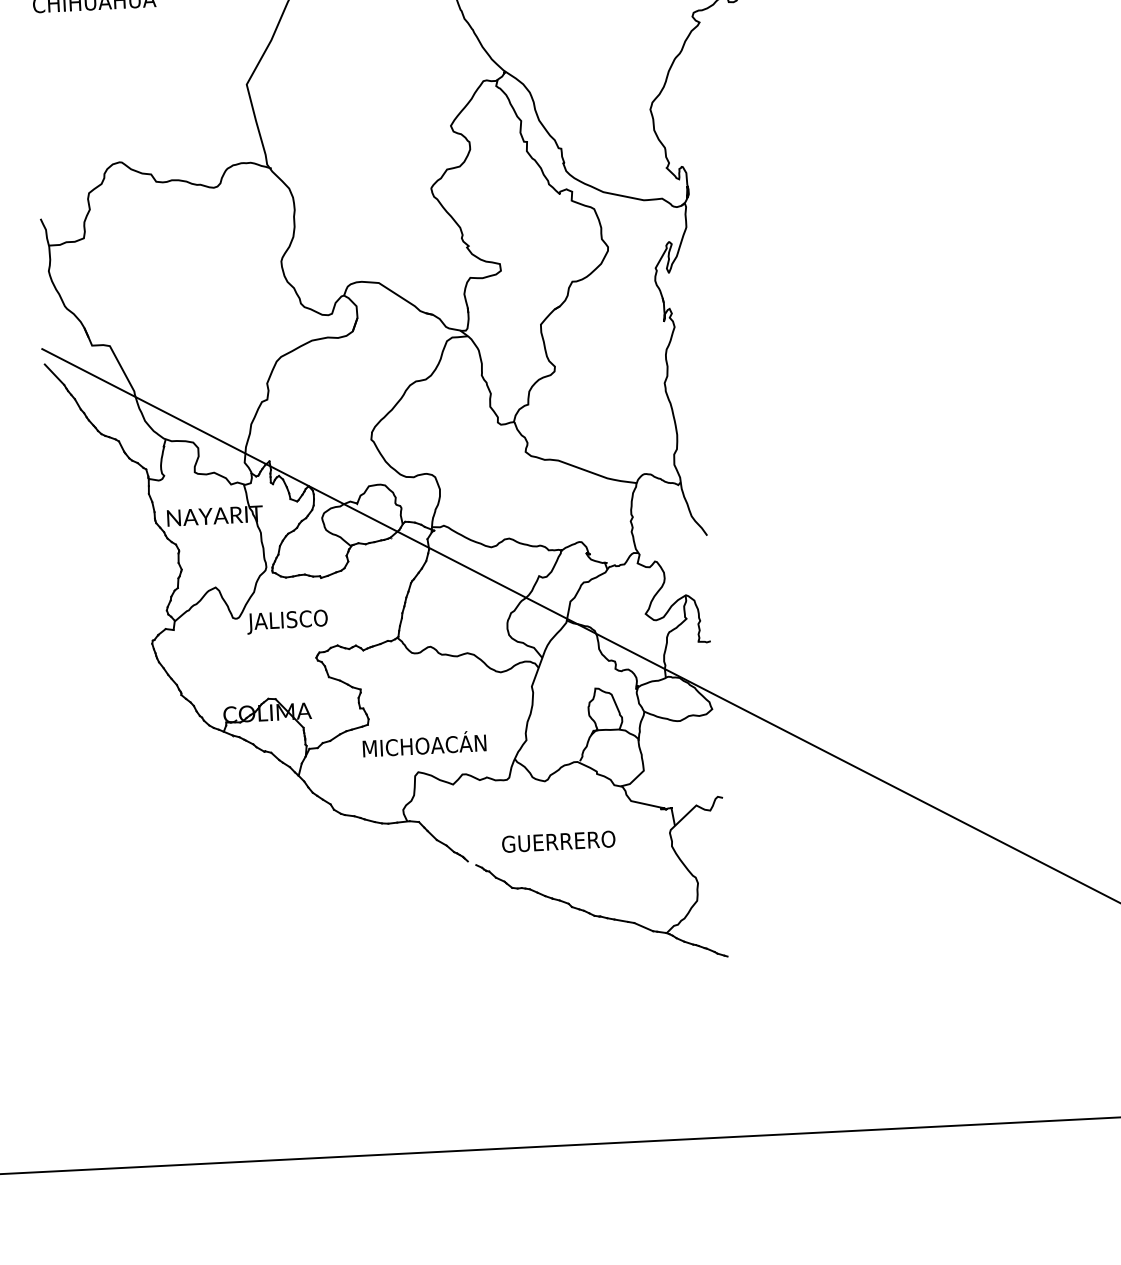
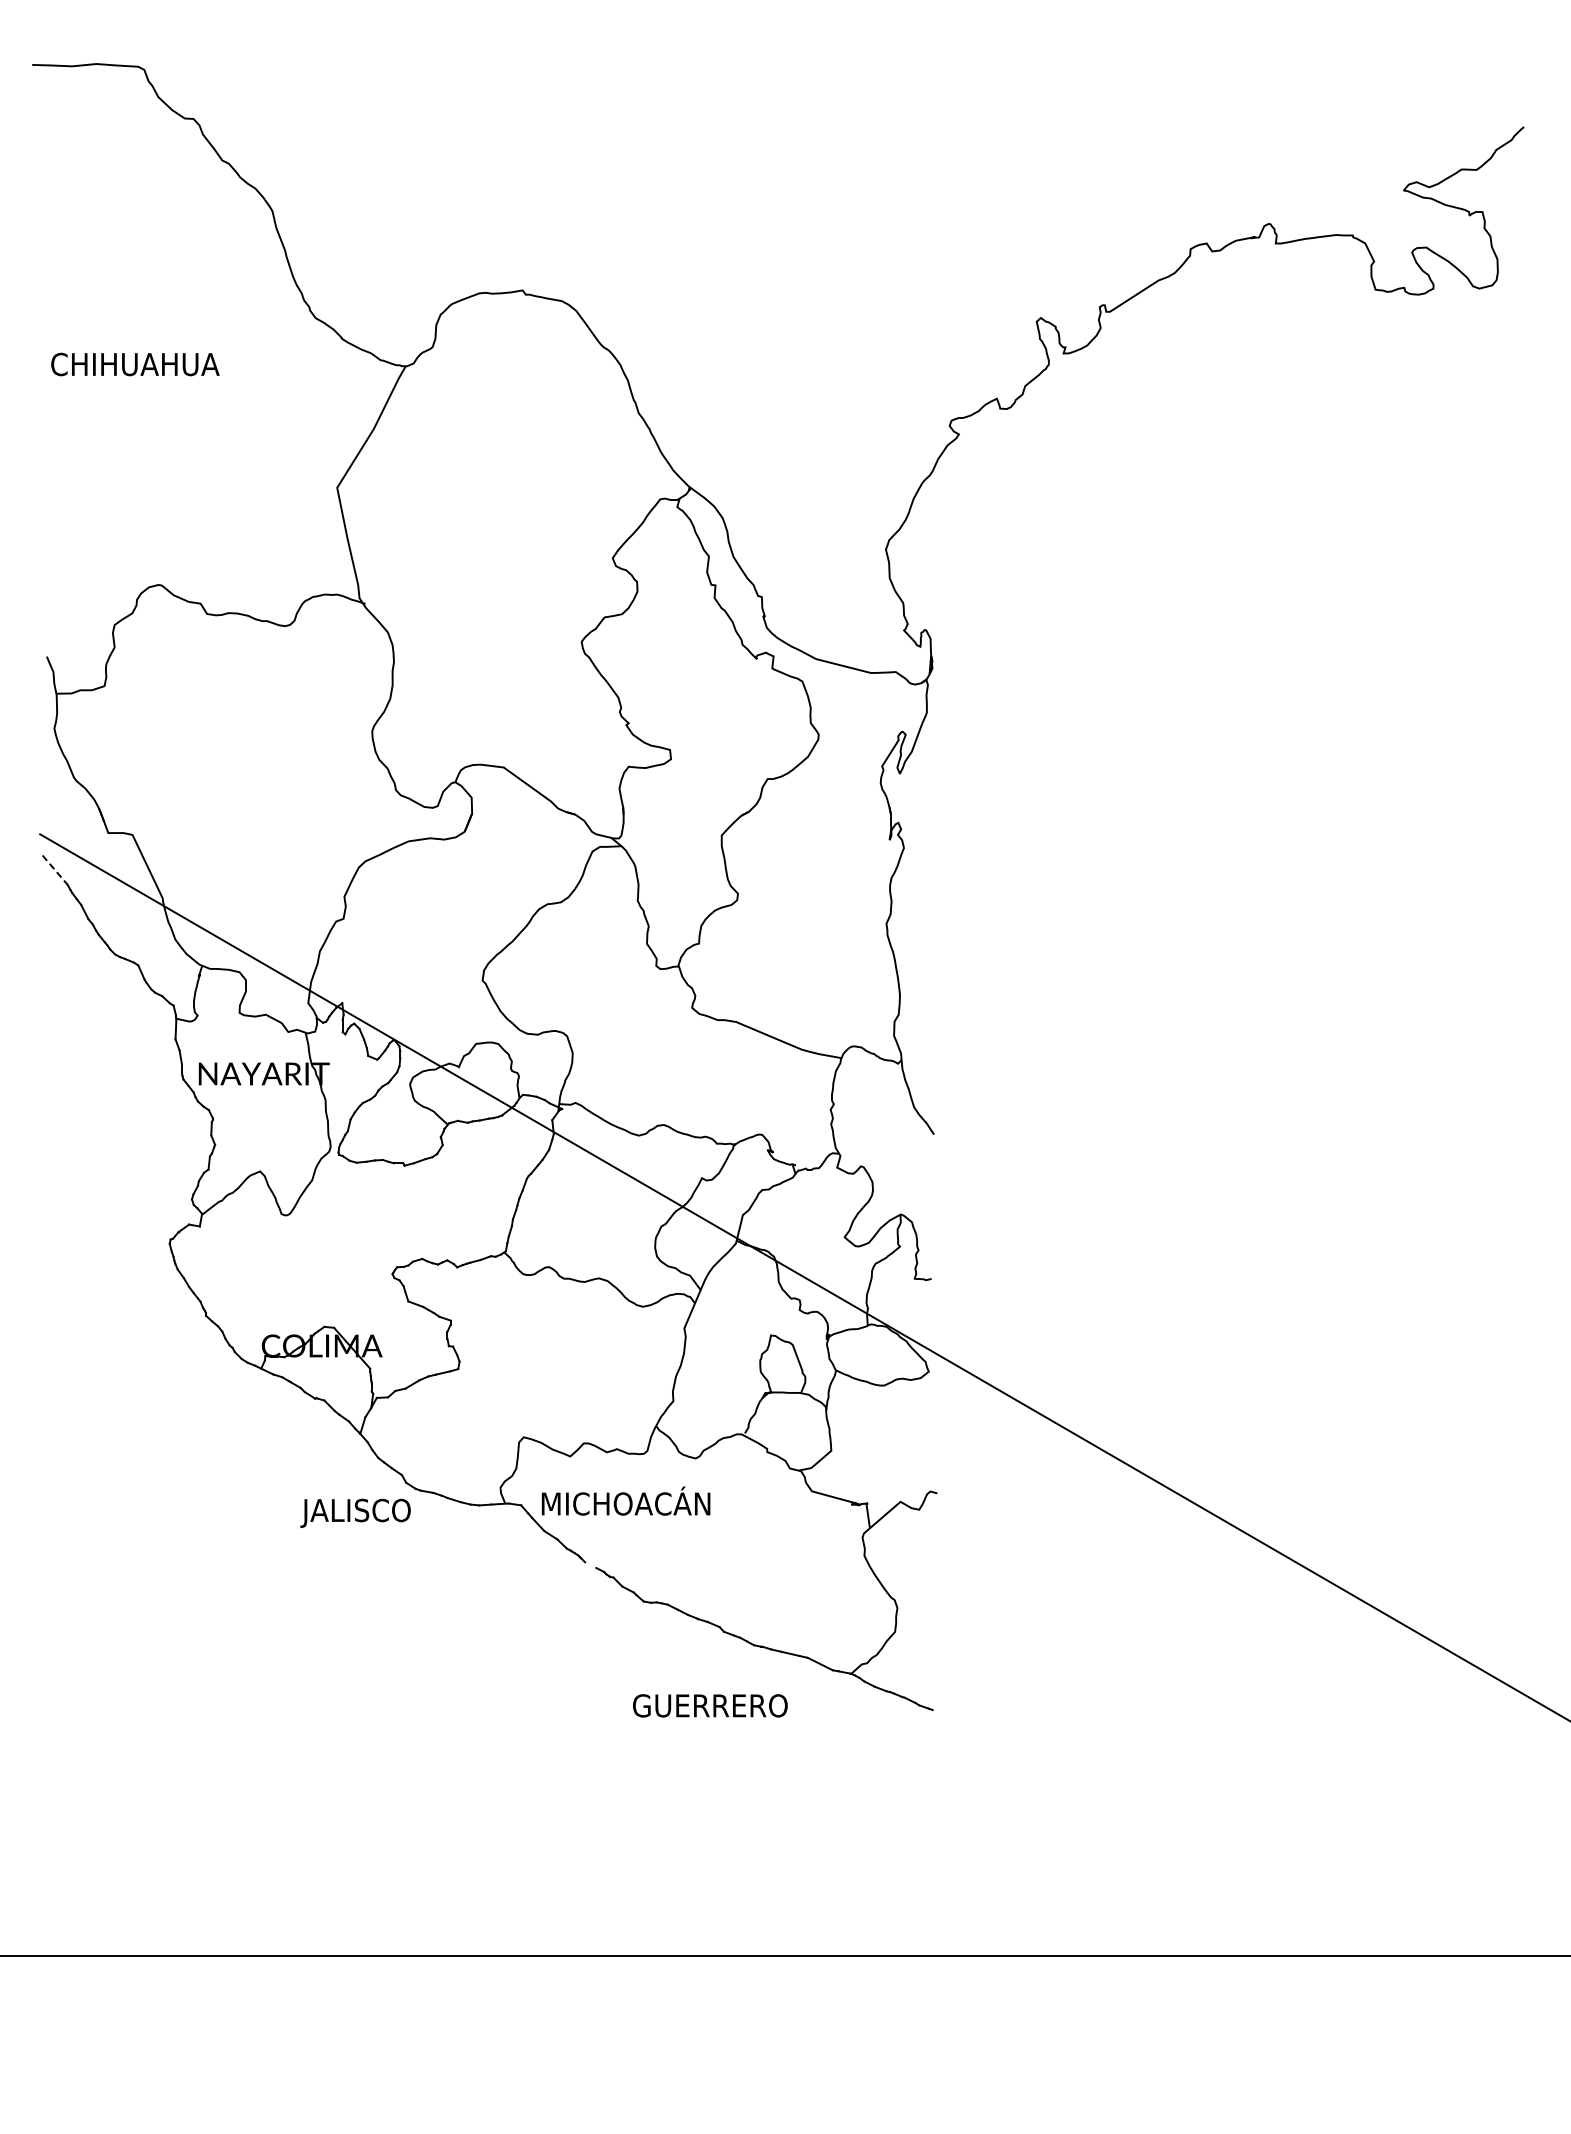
line: (54, 374) -> (55, 870), solid -> dashed
text: (287, 621) -> (355, 1512), moved
text: (424, 743) -> (625, 1500), moved
text: (558, 841) -> (710, 1705), moved

